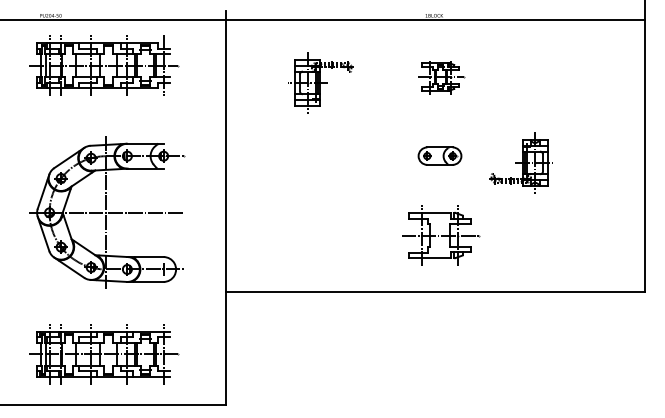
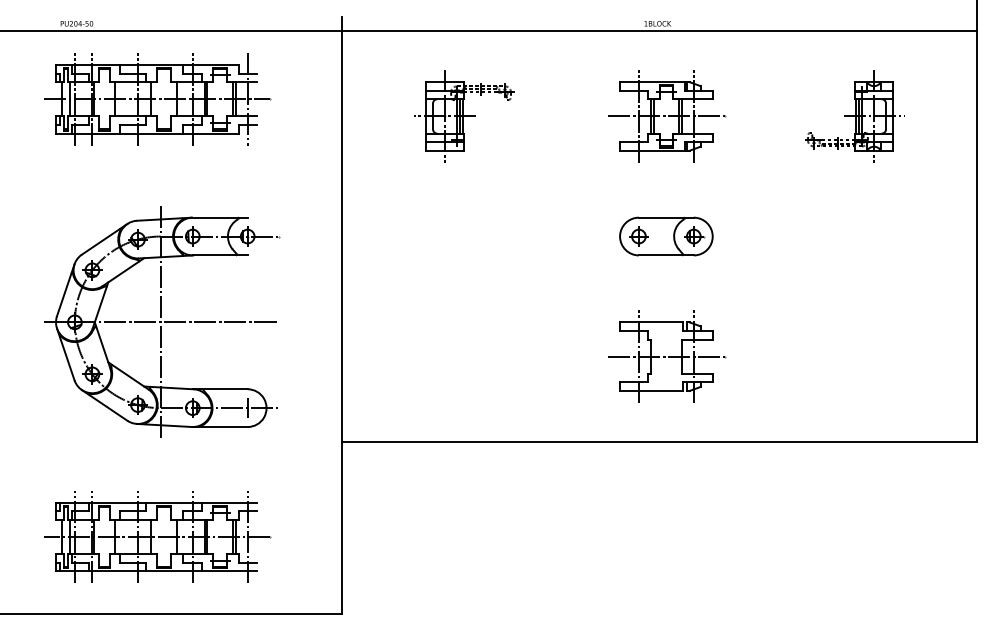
part: (441, 76) -> (668, 115), size x1.67
part: (320, 82) -> (464, 115), moved
part: (439, 155) -> (665, 235), size x1.43
part: (520, 162) -> (851, 115), moved

